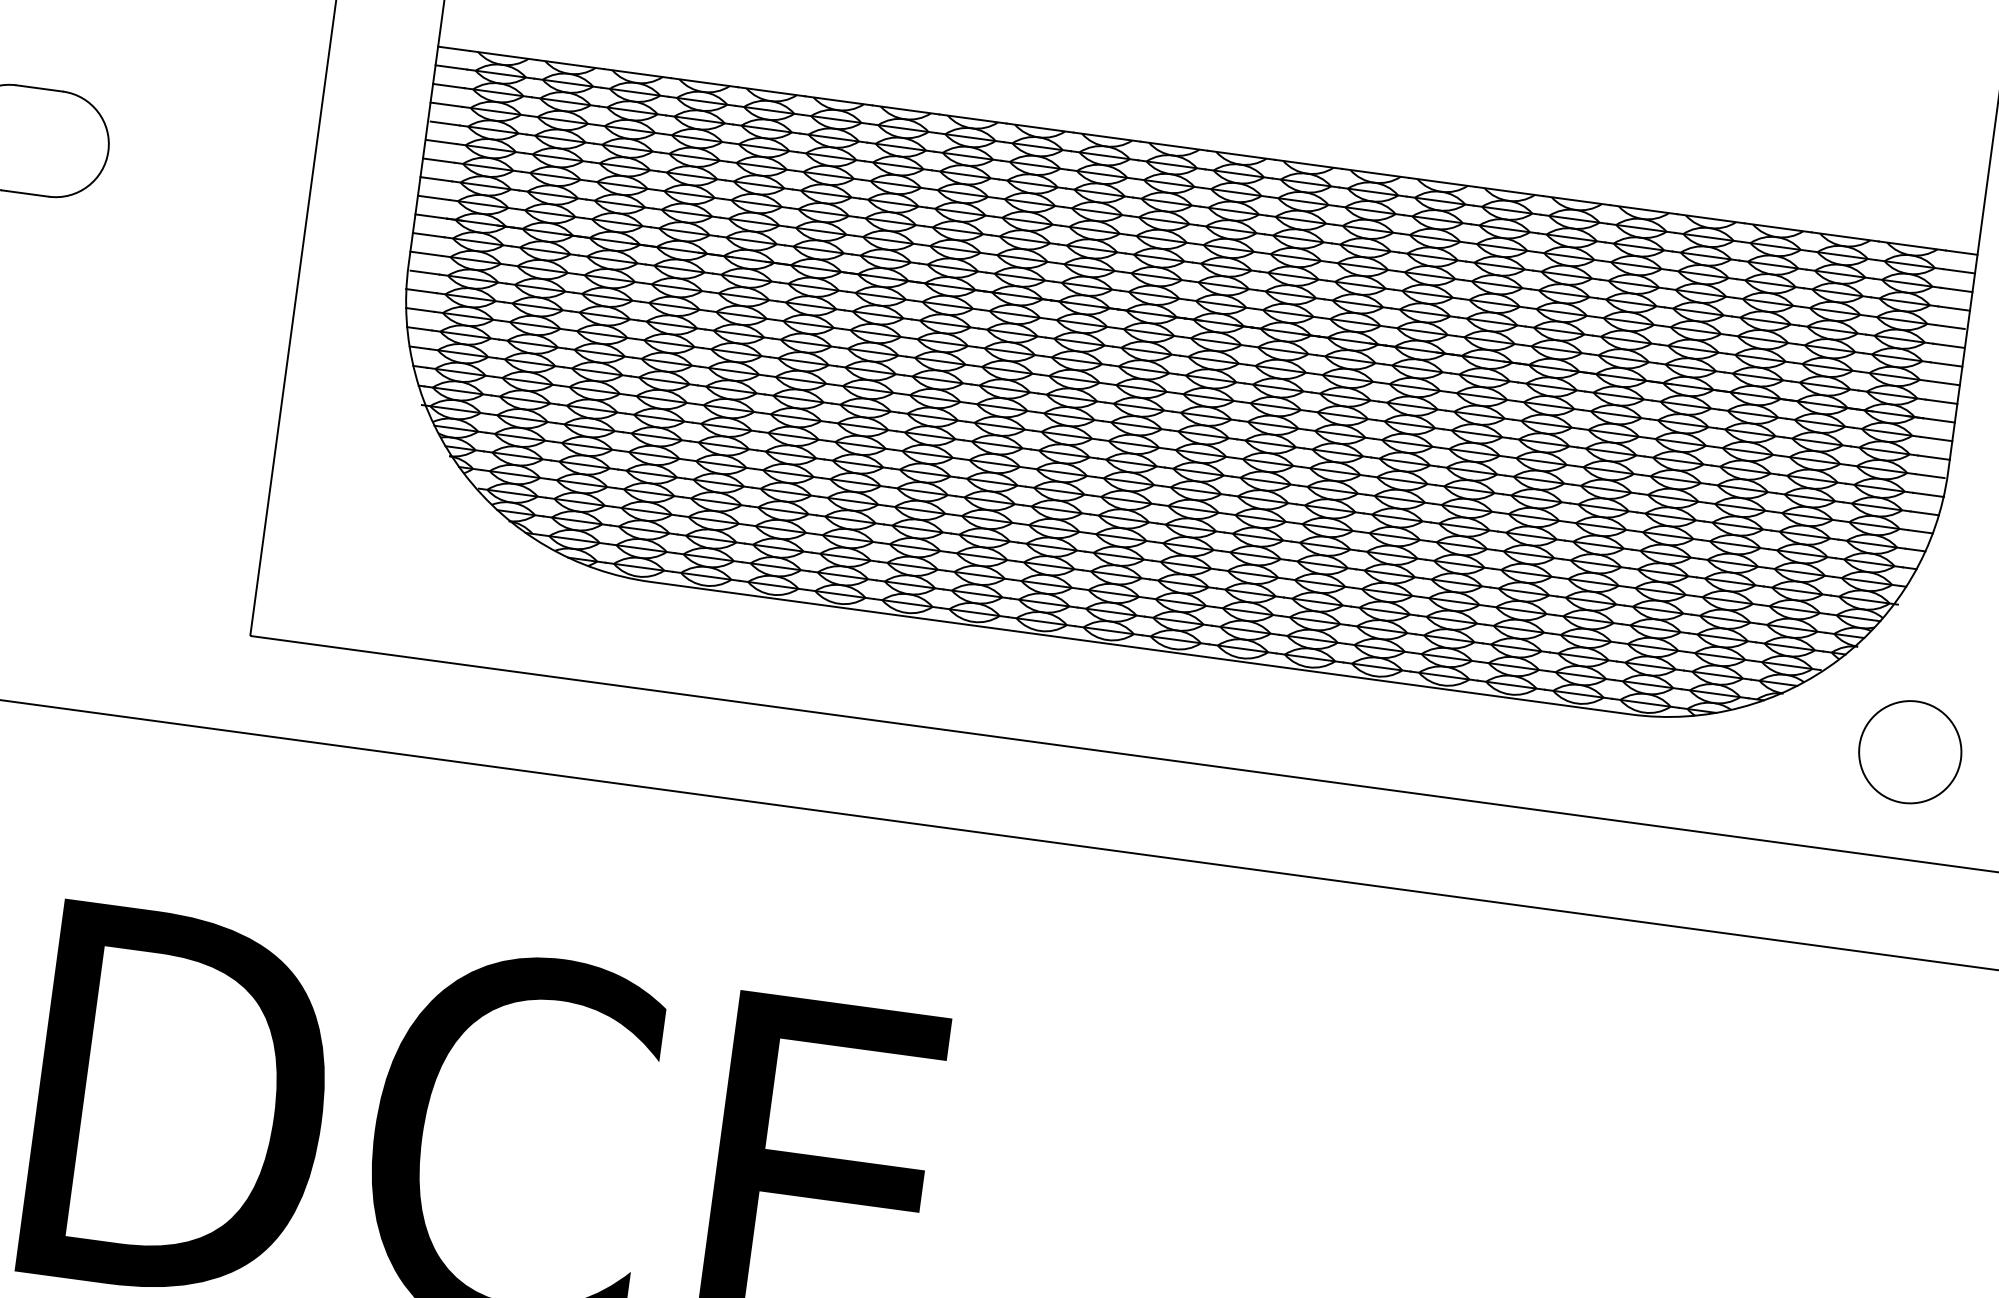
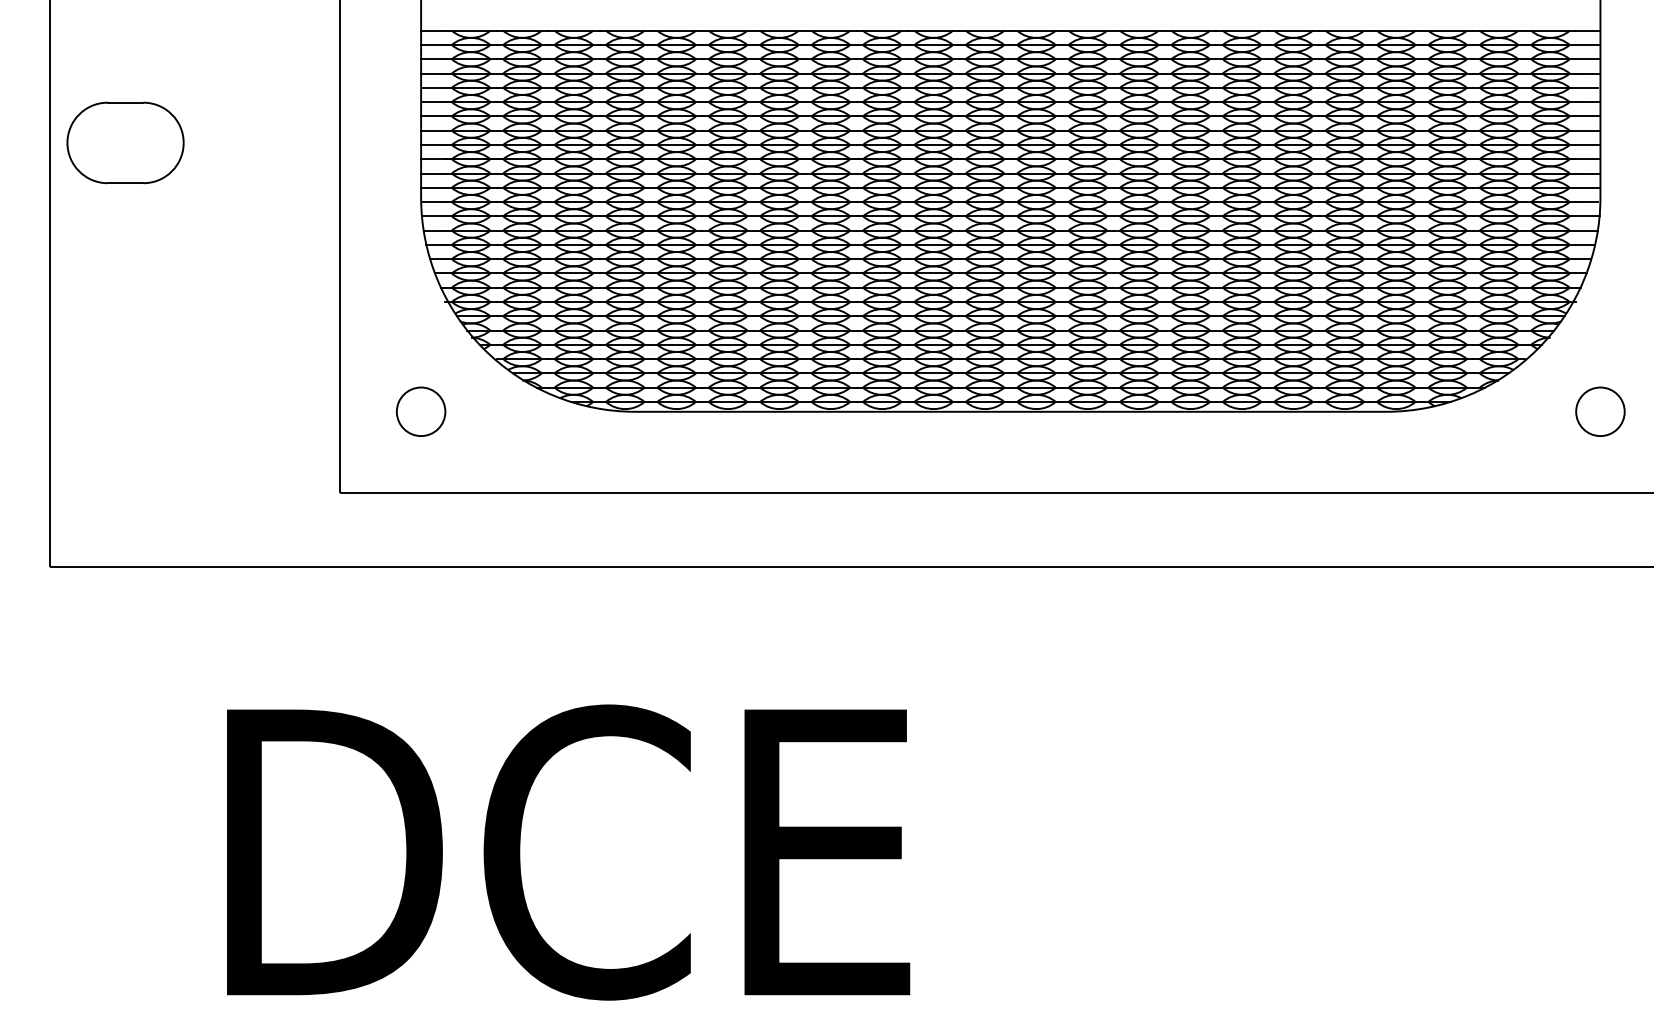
circle: (371, 543) -> (421, 411), added
circle: (1910, 751) -> (1600, 411), size x0.62

